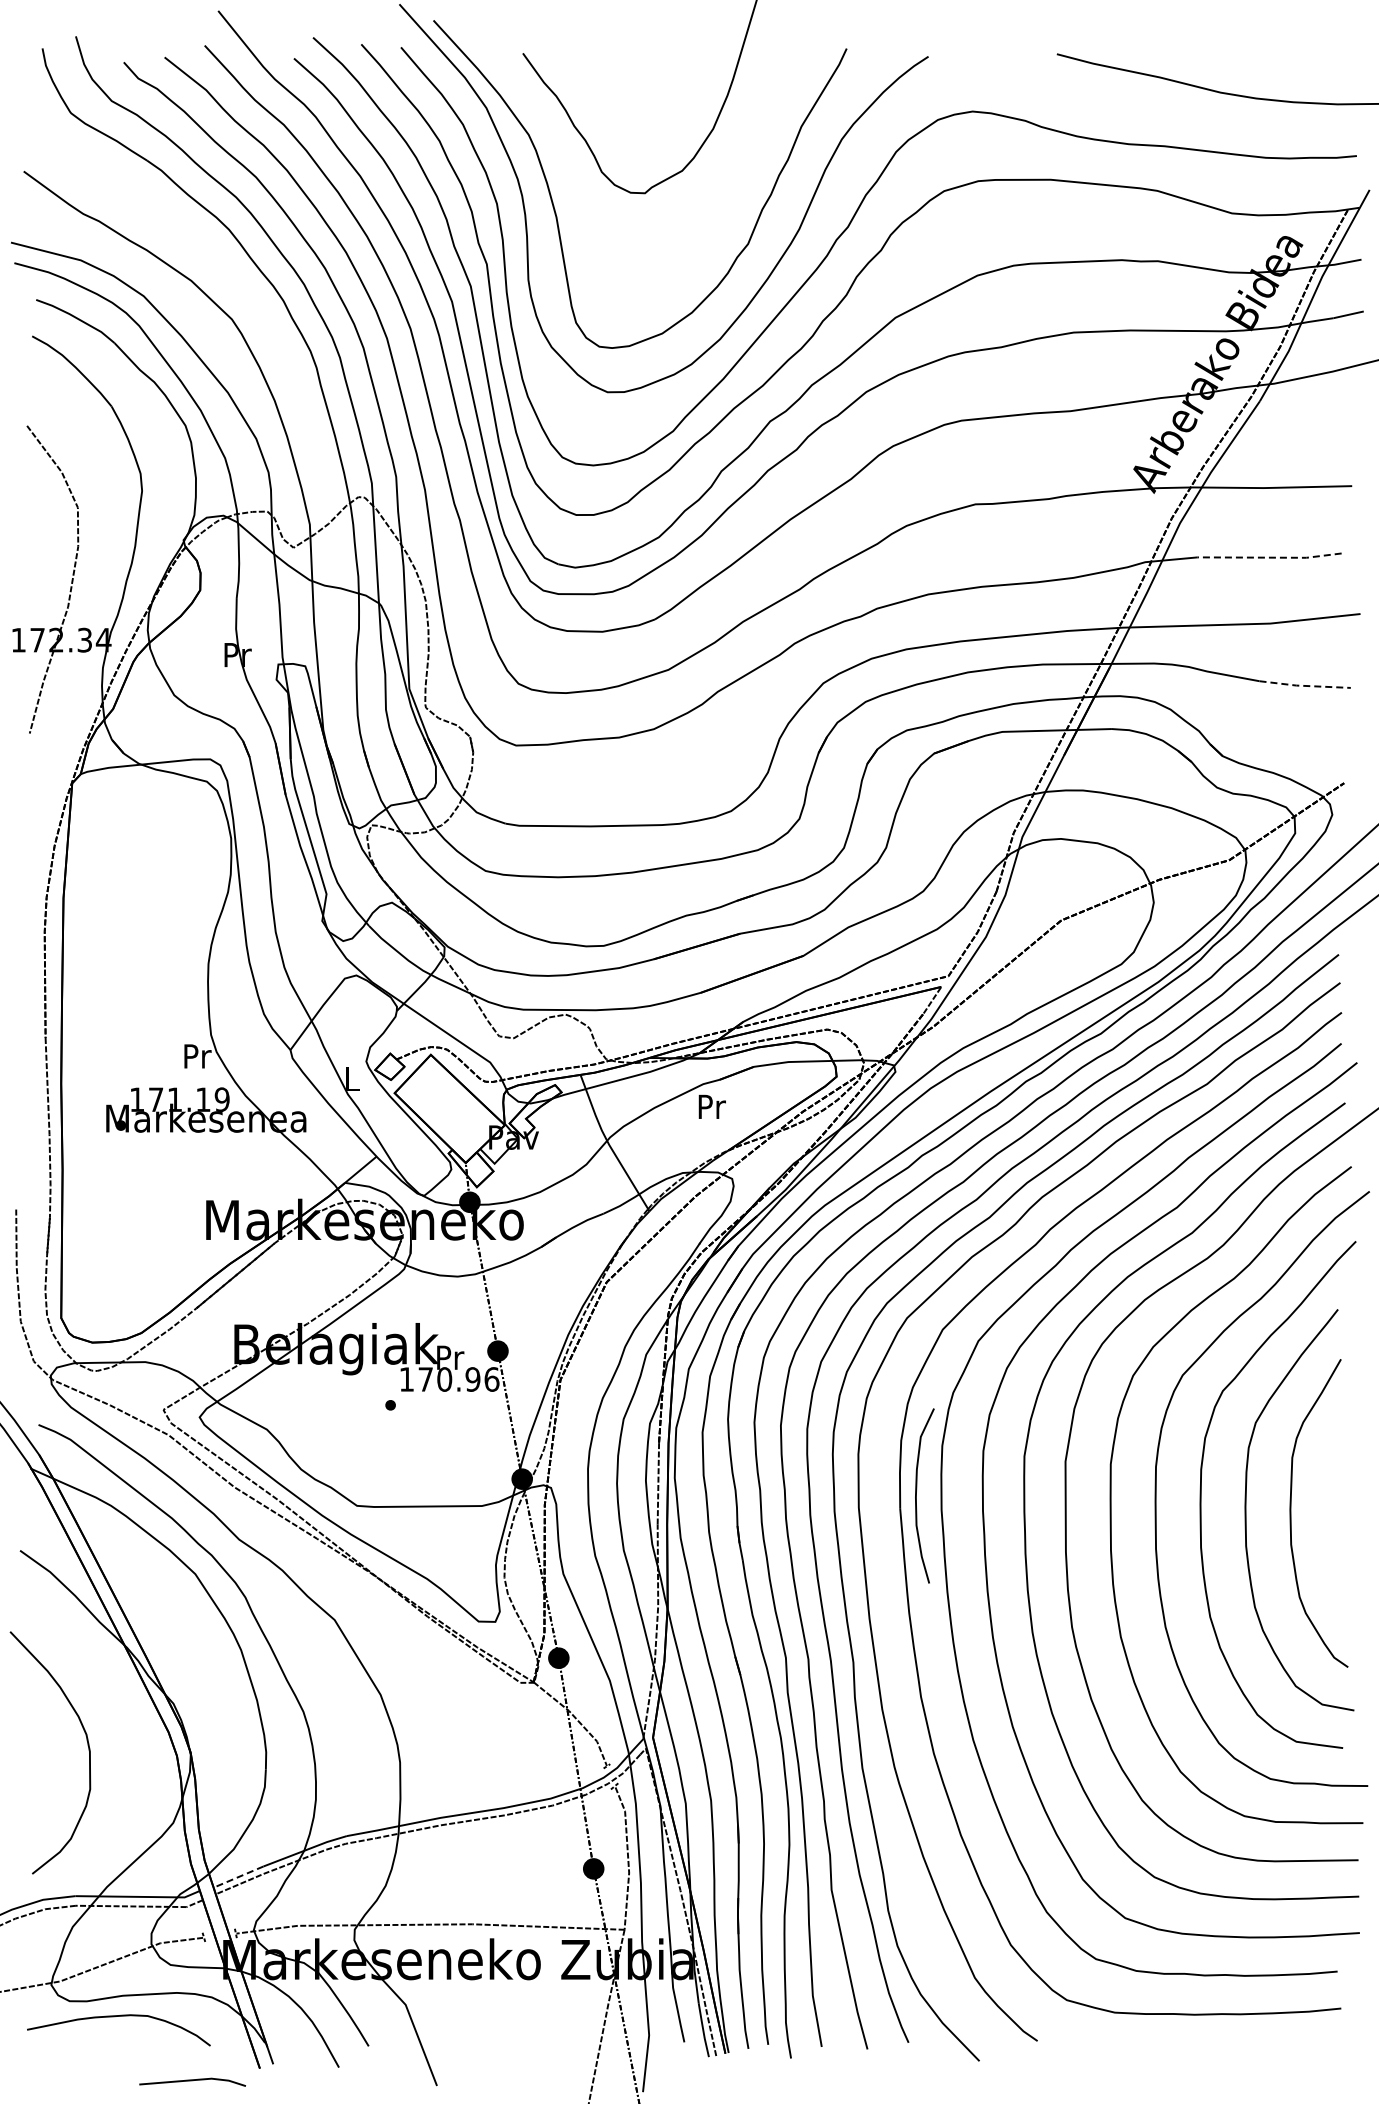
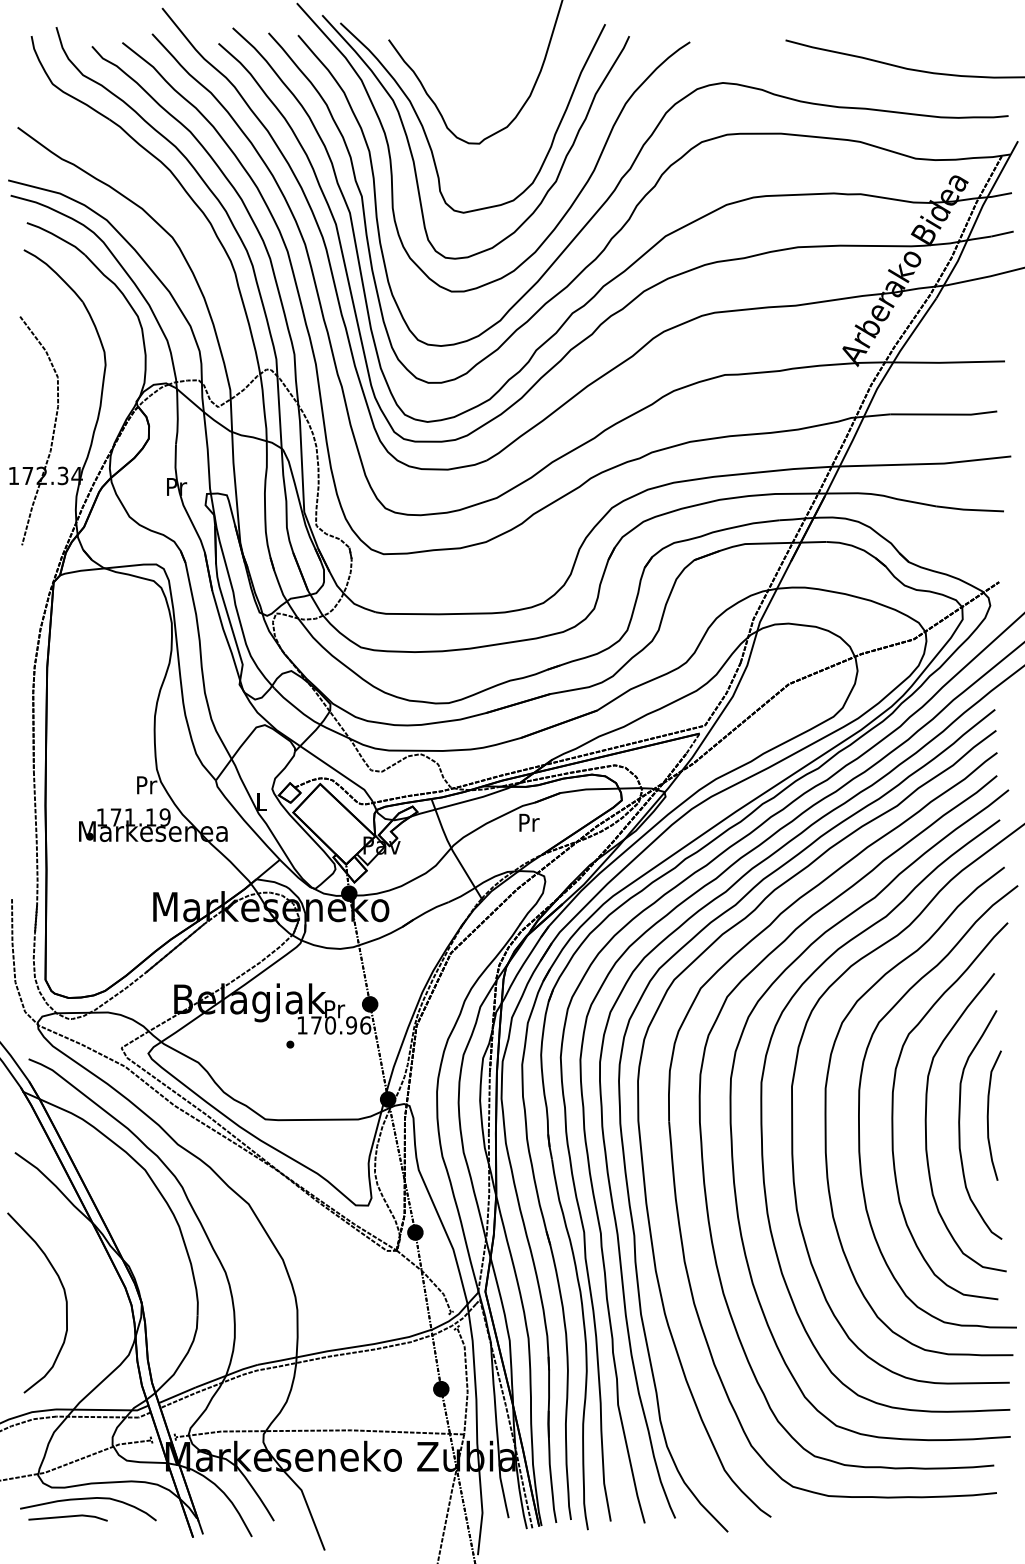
curve: (573, 180) -> (426, 134), added
line: (1270, 557) -> (944, 414), dashed -> solid
line: (1304, 685) -> (969, 509), dashed -> solid
curve: (916, 1495) -> (988, 1115), moved
line: (238, 1877) -> (177, 1395), dashed -> solid
line: (192, 2081) -> (68, 1517), moved

